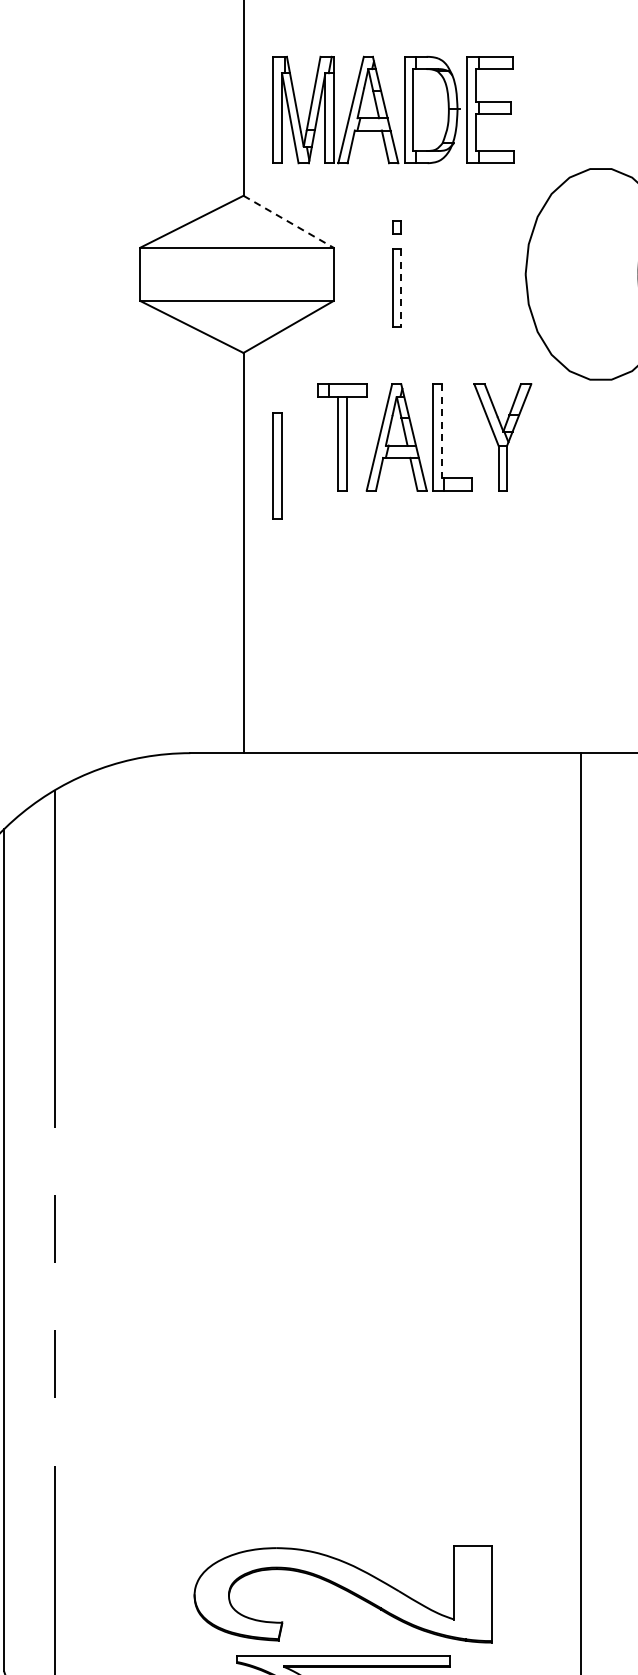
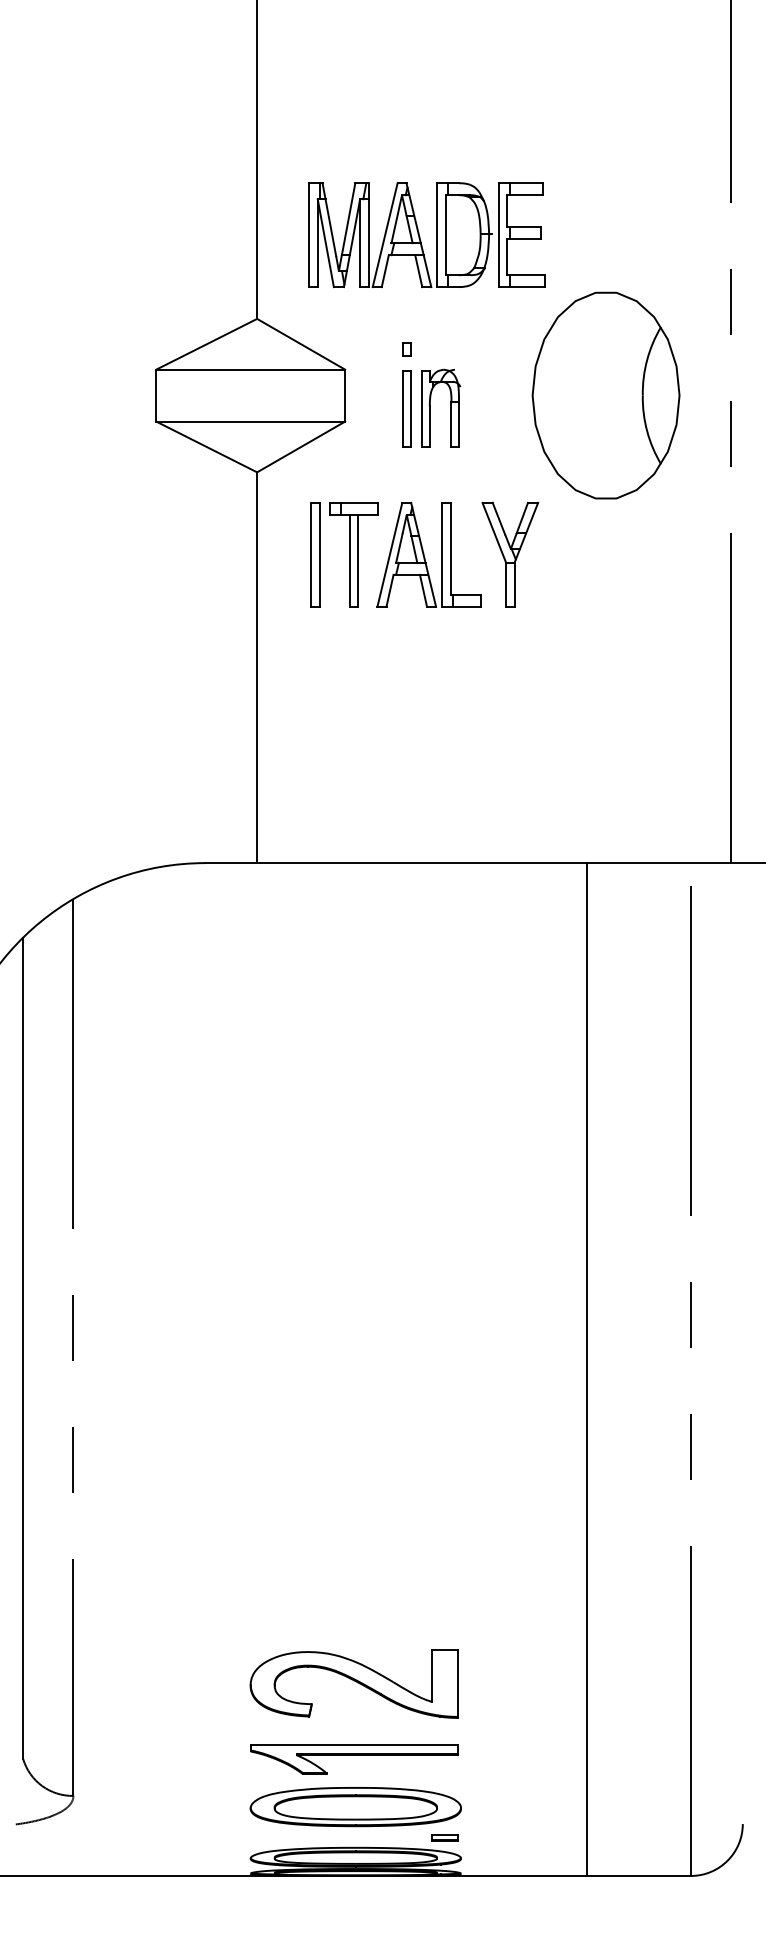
part: (387, 111) -> (420, 236), moved
line: (288, 222) -> (301, 344), dashed -> solid
part: (441, 286) -> (450, 407), added
line: (400, 288) -> (410, 409), dashed -> solid
line: (441, 430) -> (450, 548), dashed -> solid
part: (277, 465) -> (315, 554), moved
part: (342, 1593) -> (353, 1683), size x0.71

